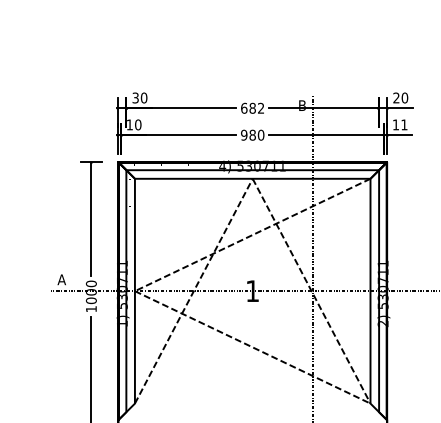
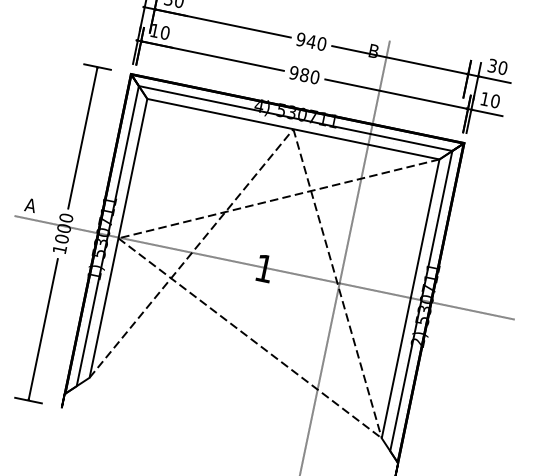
text: (396, 98) -> (492, 66), 20 -> 30
text: (252, 107) -> (311, 40), 682 -> 940
text: (404, 124) -> (495, 100), 11 -> 10

